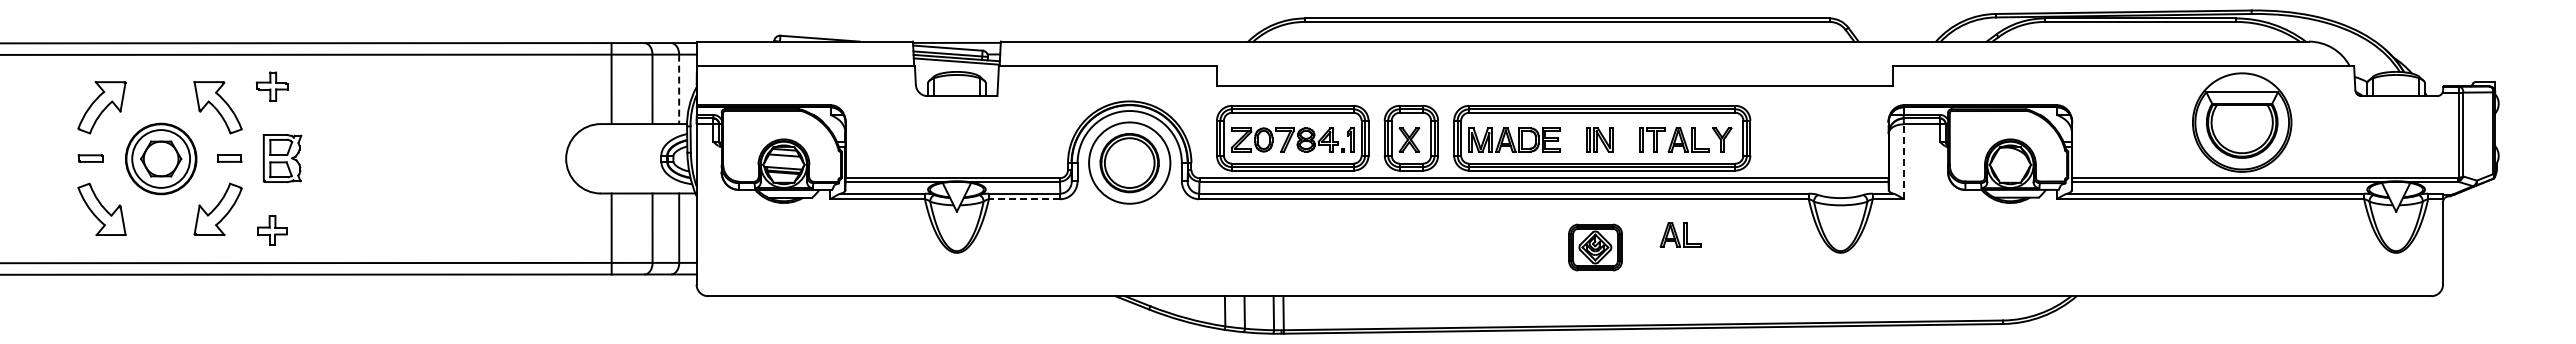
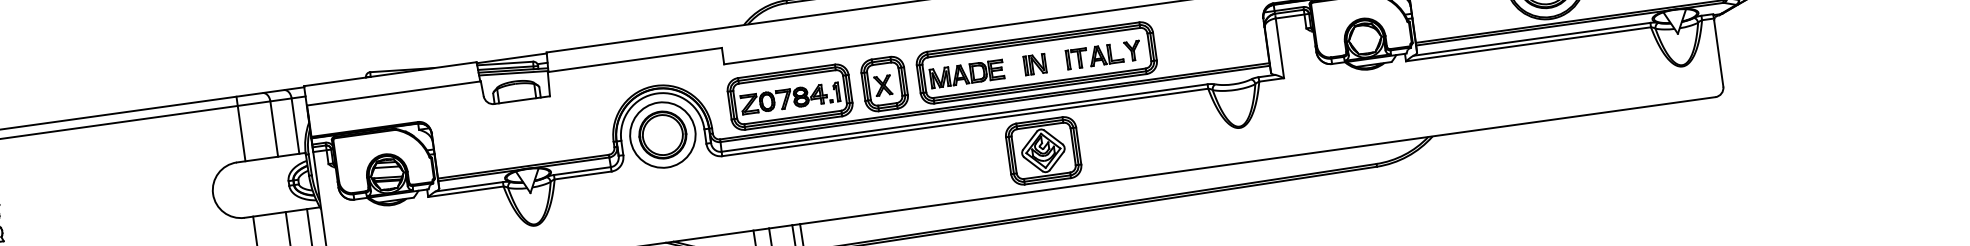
line: (679, 89) -> (295, 126), dashed -> solid
line: (1903, 161) -> (1279, 48), dashed -> solid
line: (1024, 199) -> (583, 175), dashed -> solid
part: (1680, 234) -> (1109, 131), removed
part: (1595, 247) -> (1043, 150), size x1.67

